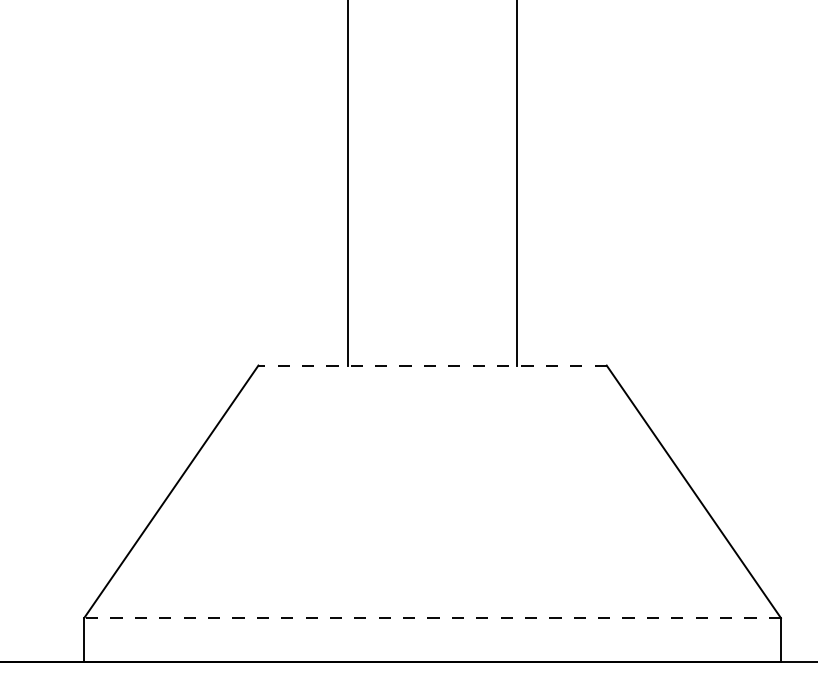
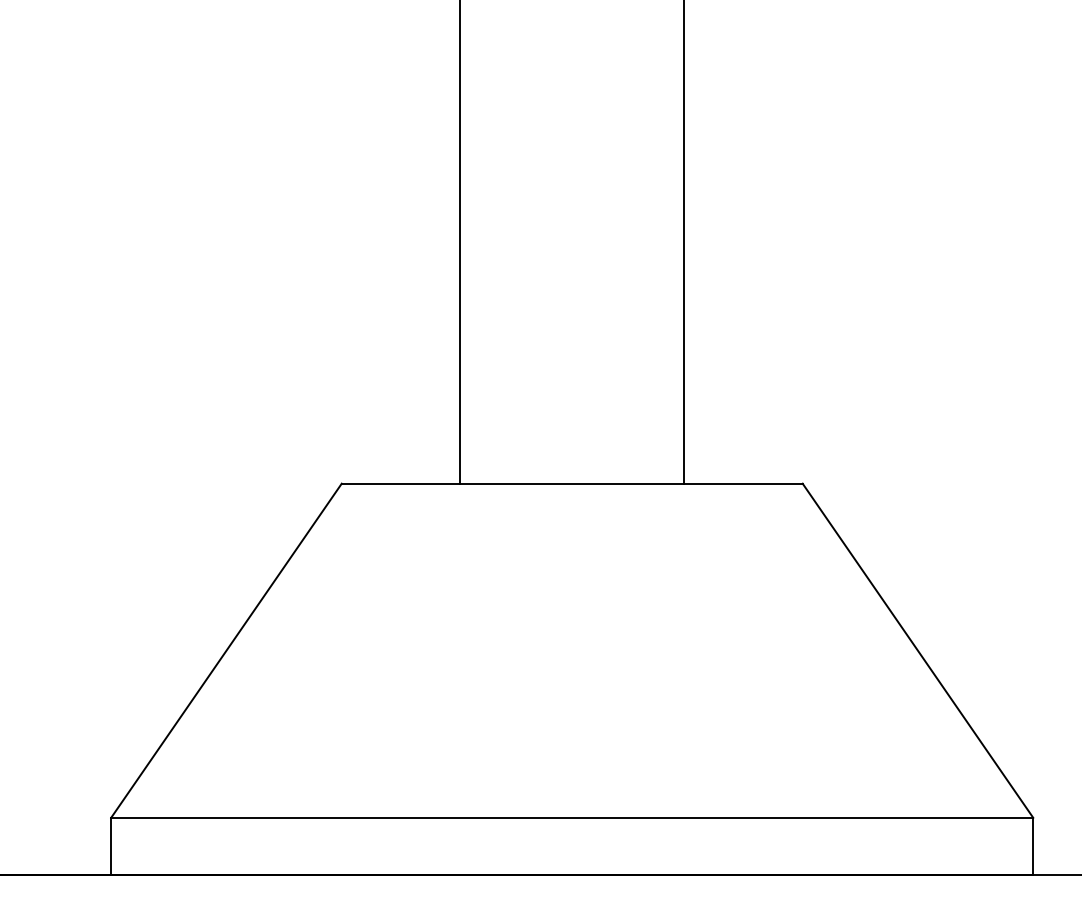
line: (432, 365) -> (571, 483), dashed -> solid
line: (432, 617) -> (571, 817), dashed -> solid

